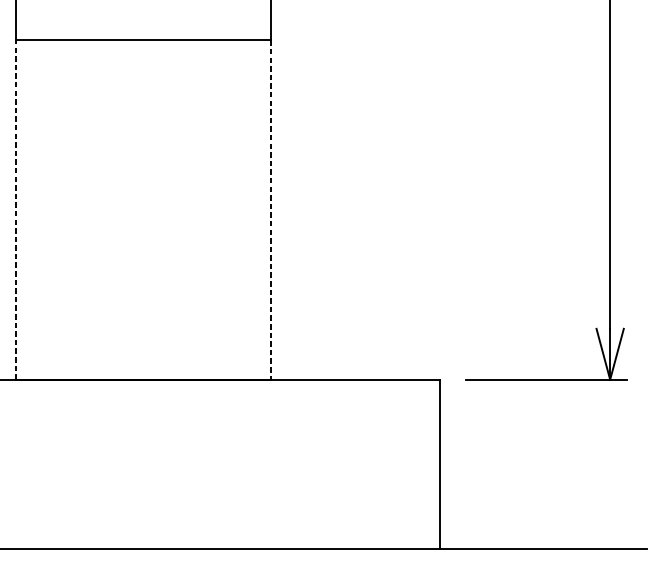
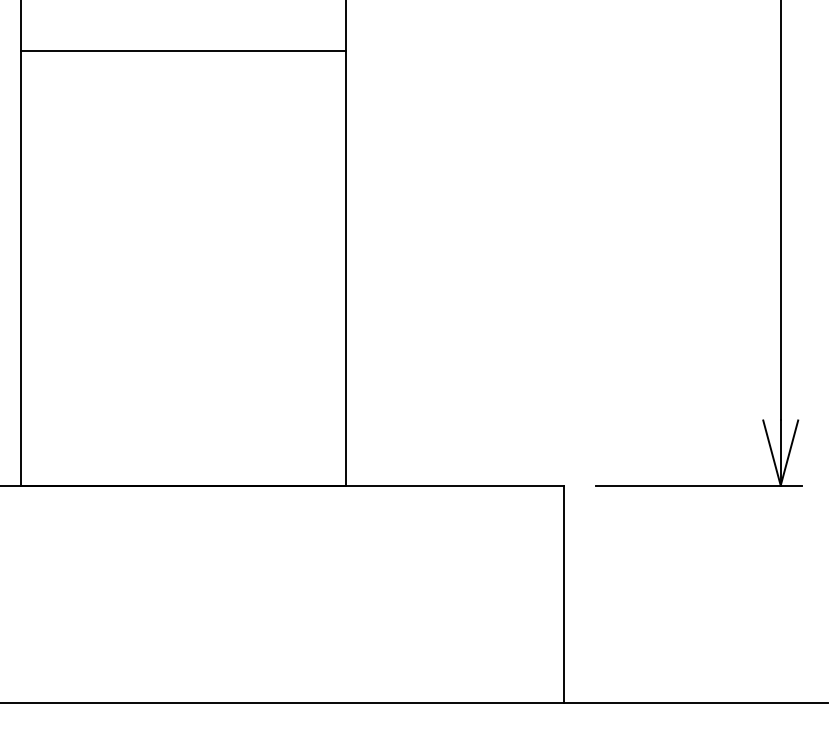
line: (15, 210) -> (20, 268), dashed -> solid
line: (270, 210) -> (346, 269), dashed -> solid

